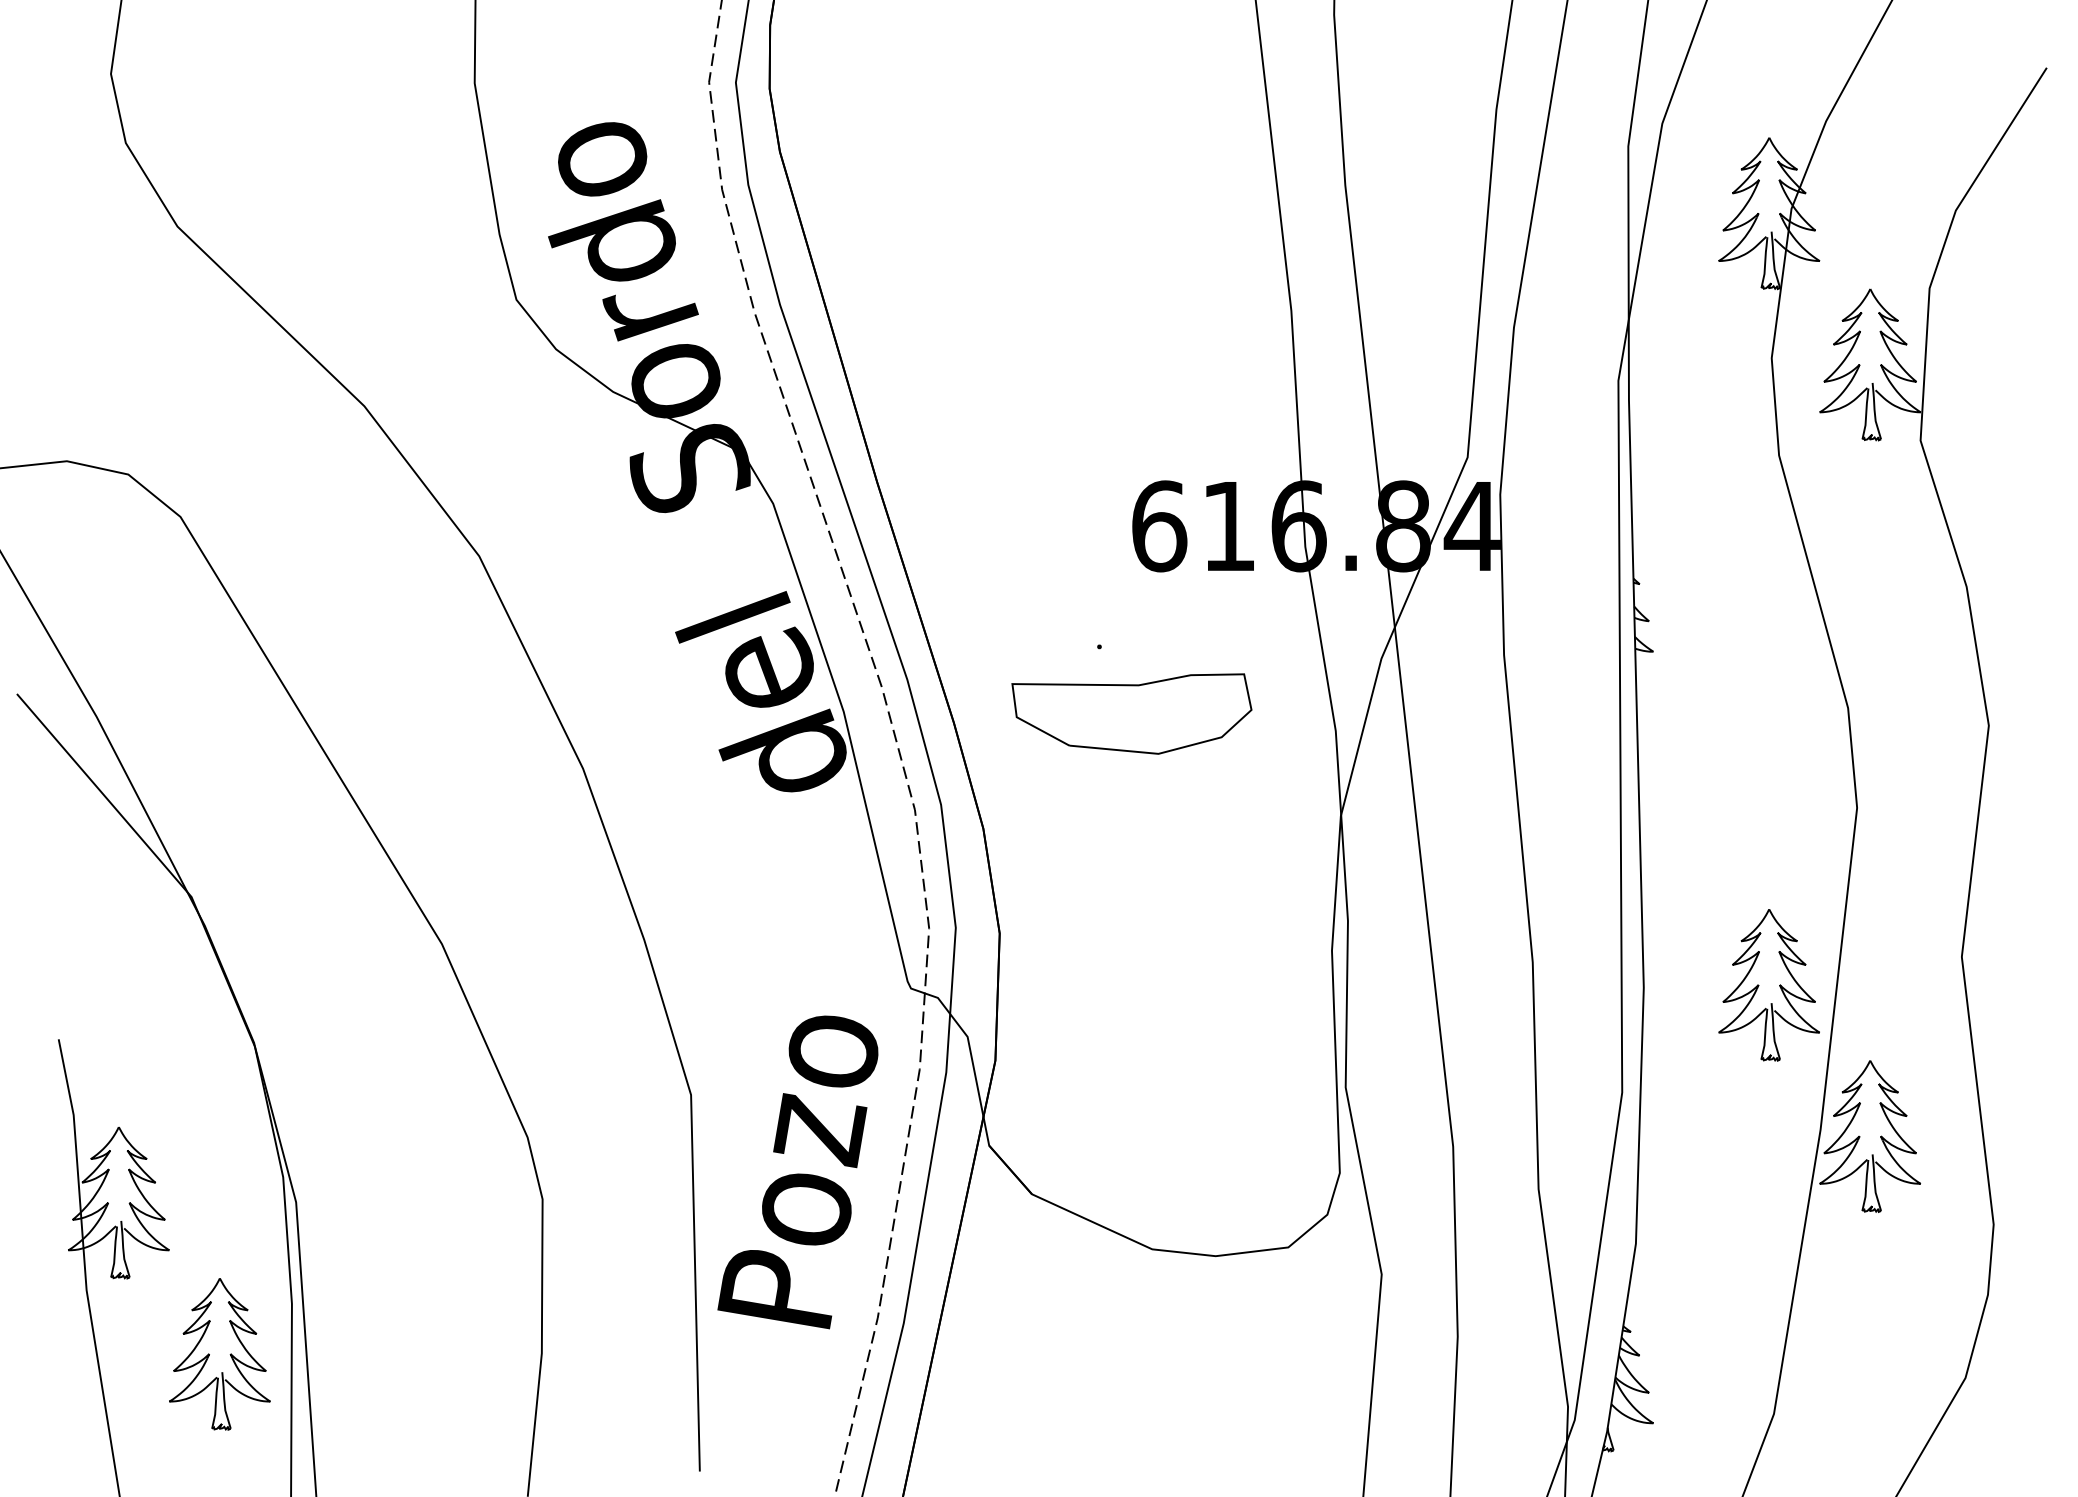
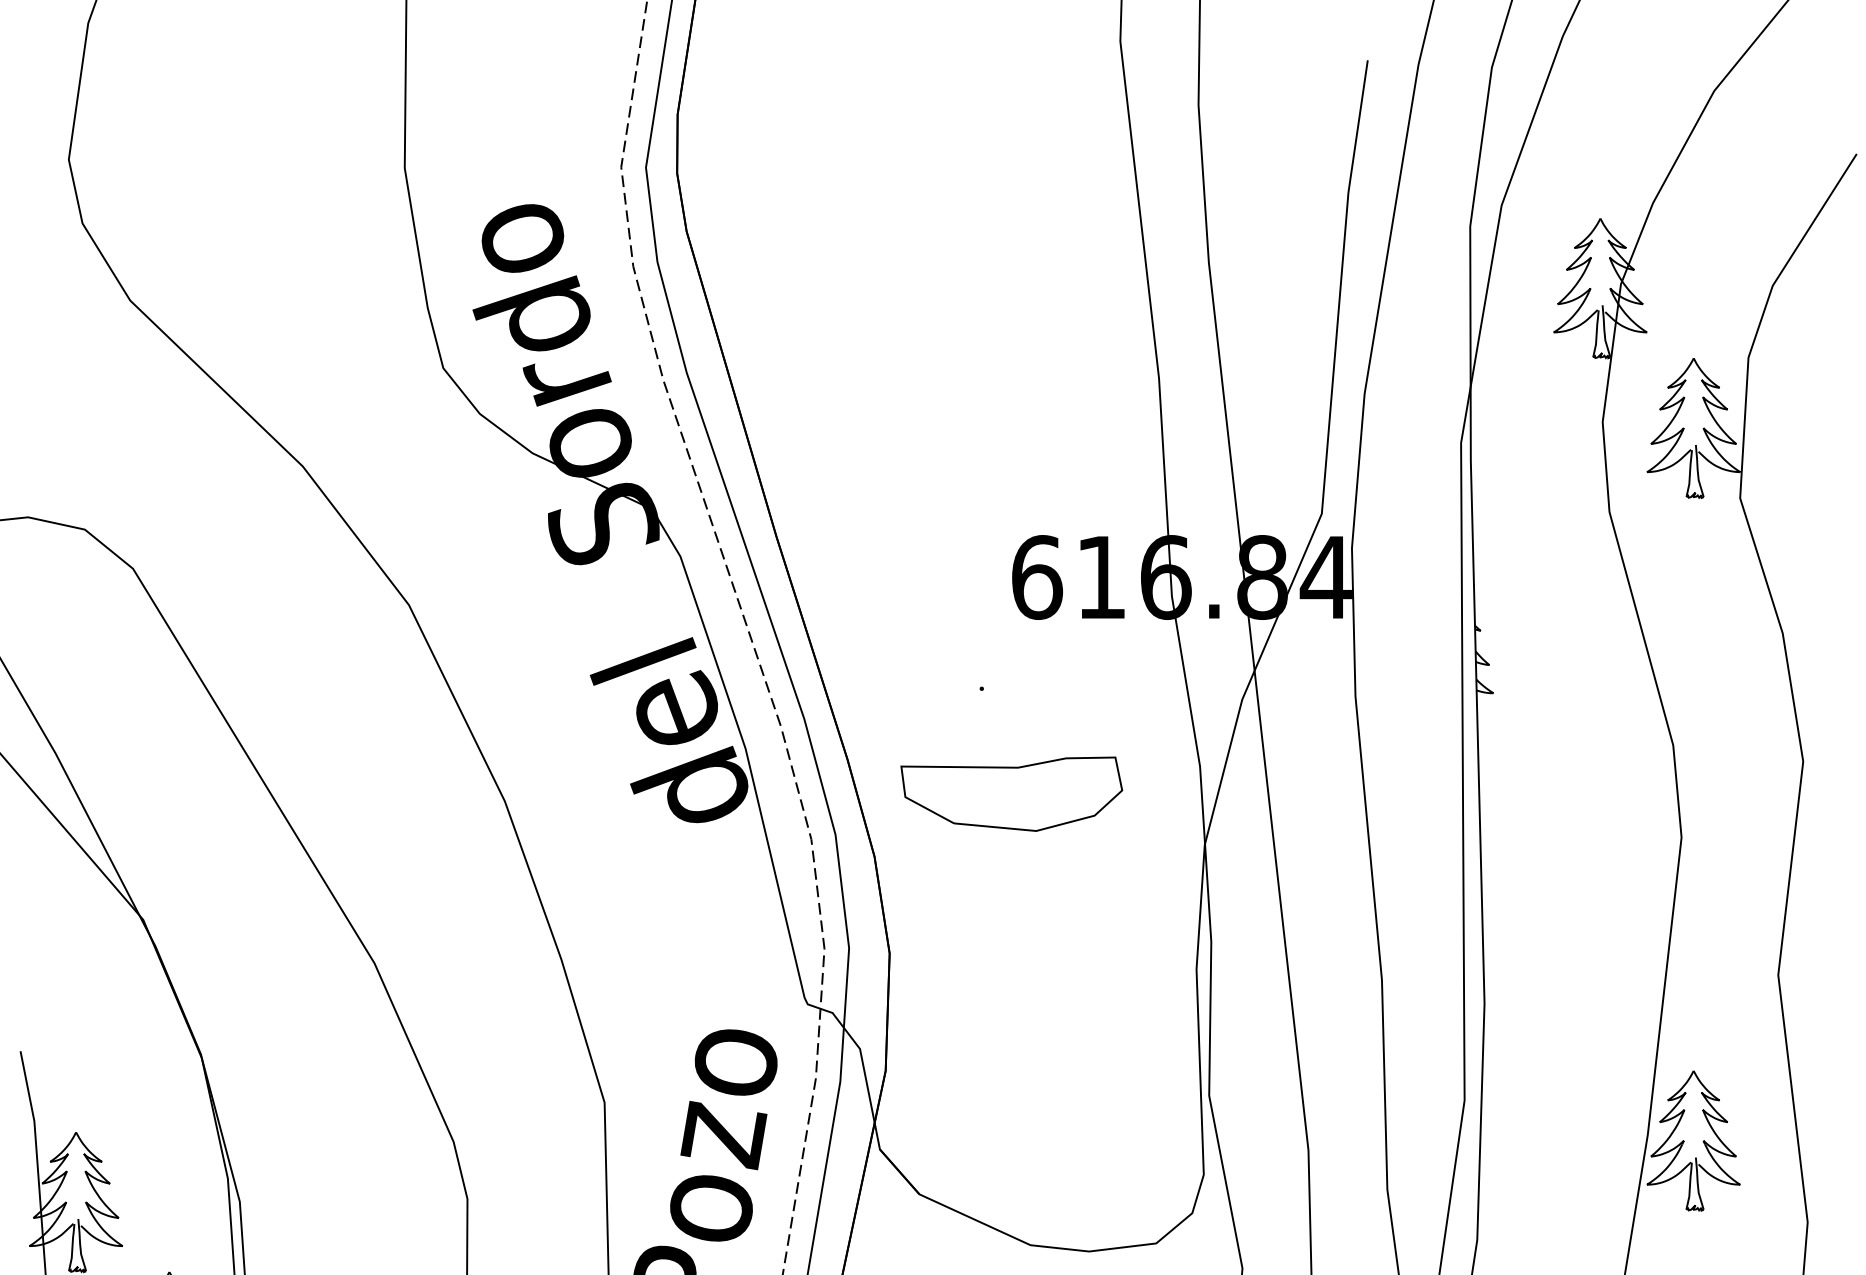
part: (1131, 713) -> (1011, 793), moved
part: (1768, 985) -> (1599, 1001), removed

